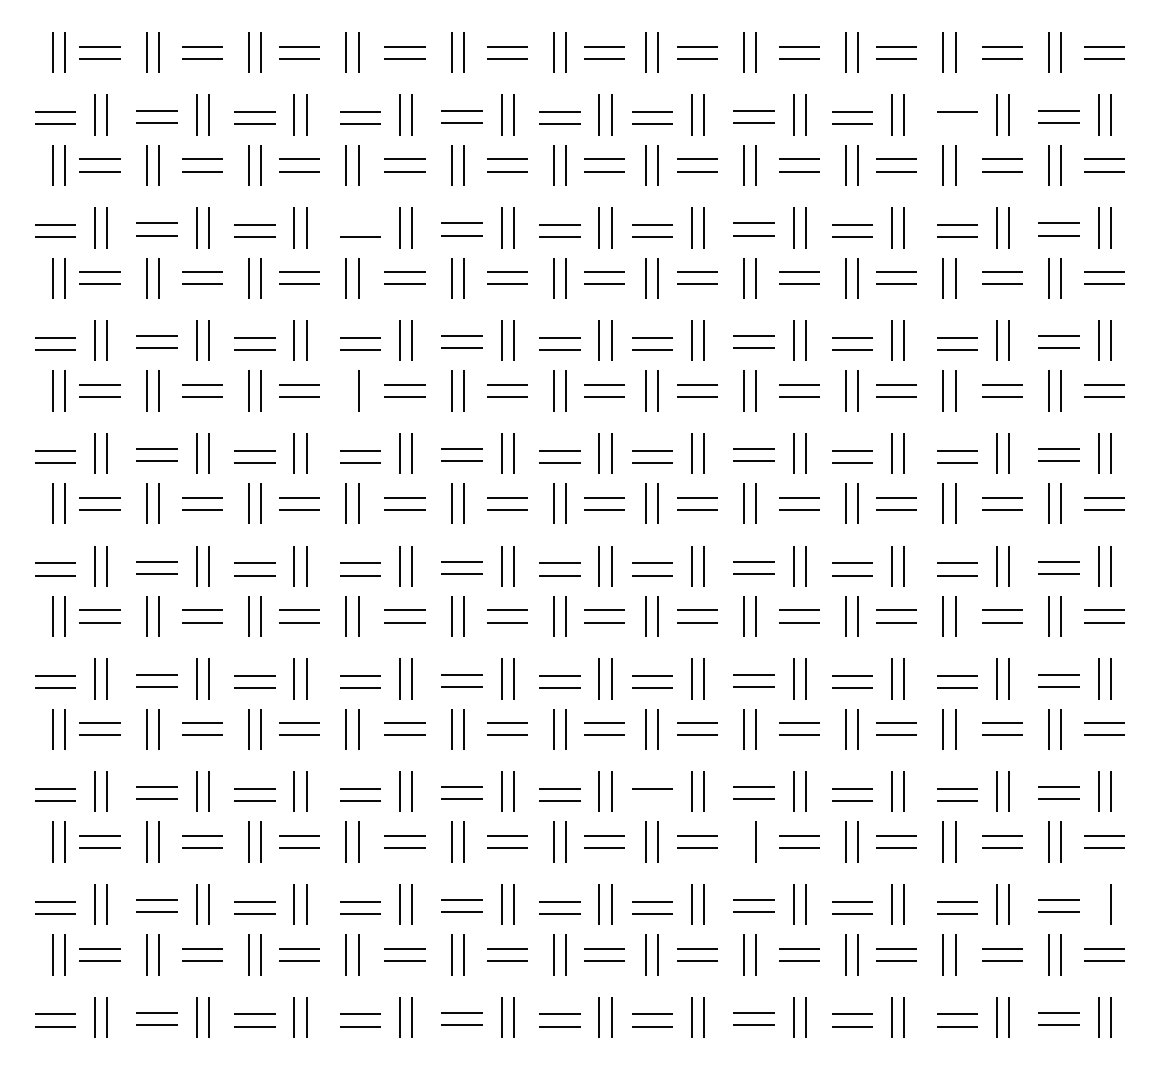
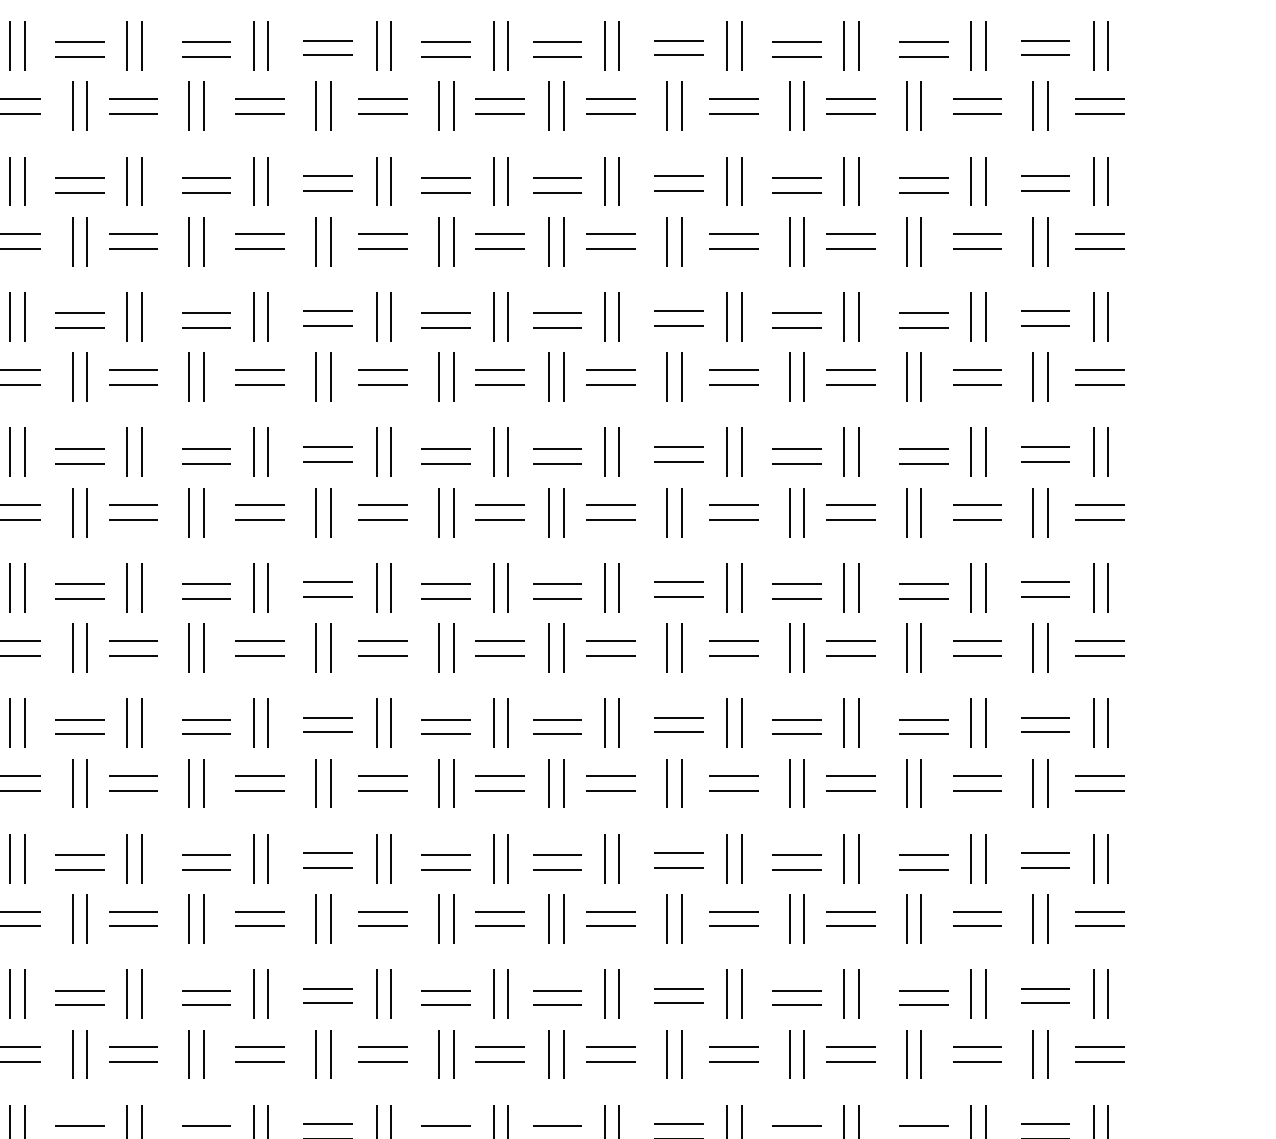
line: (957, 123) -> (923, 55), added
line: (360, 224) -> (206, 177), added
line: (345, 390) -> (188, 376), added
line: (652, 800) -> (557, 869), added
line: (743, 841) -> (666, 918), added
line: (1098, 904) -> (1092, 994), added

